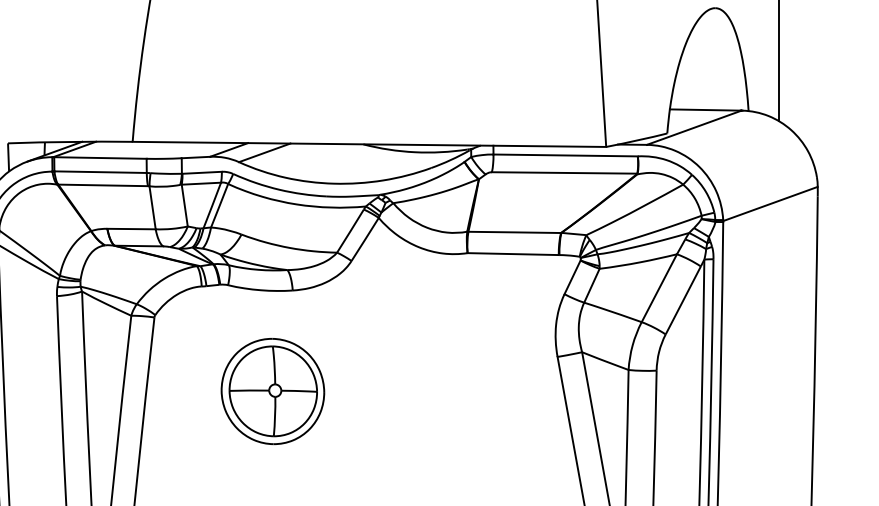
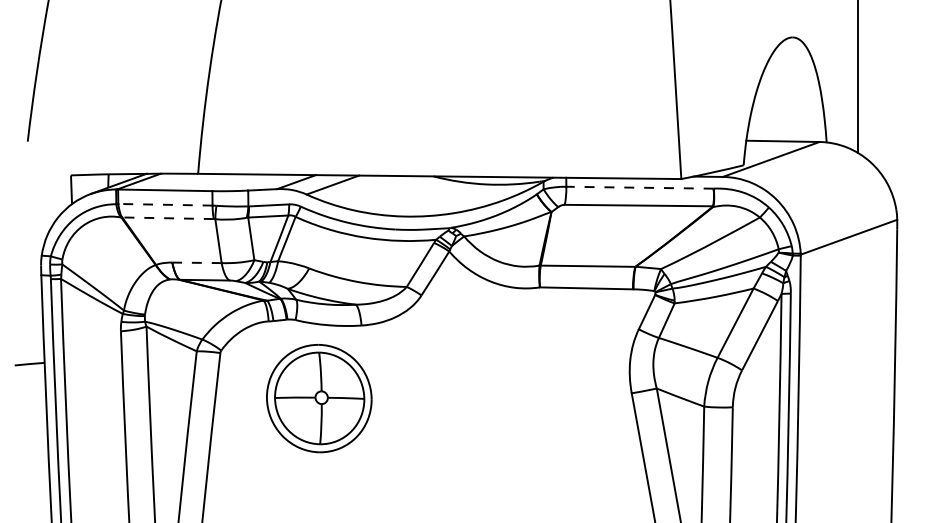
line: (565, 155) -> (639, 187), solid -> dashed
line: (99, 171) -> (164, 204), solid -> dashed
line: (103, 185) -> (168, 218), solid -> dashed
line: (132, 228) -> (197, 262), solid -> dashed
part: (273, 391) -> (319, 398), moved

